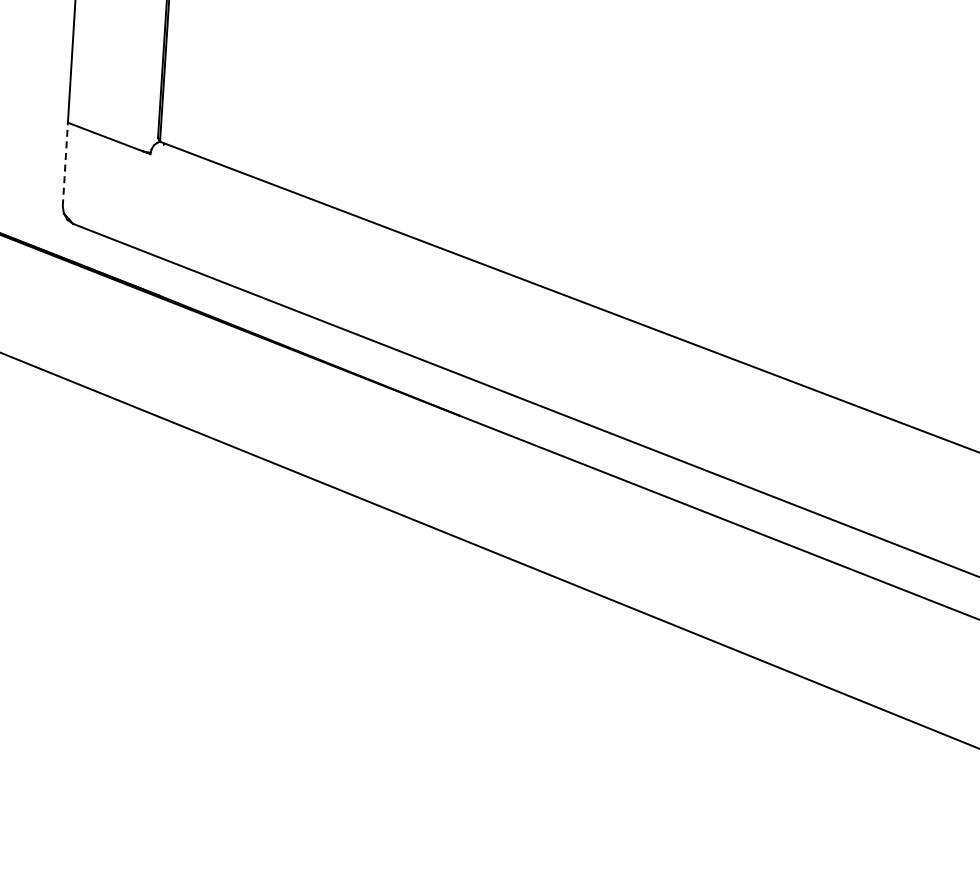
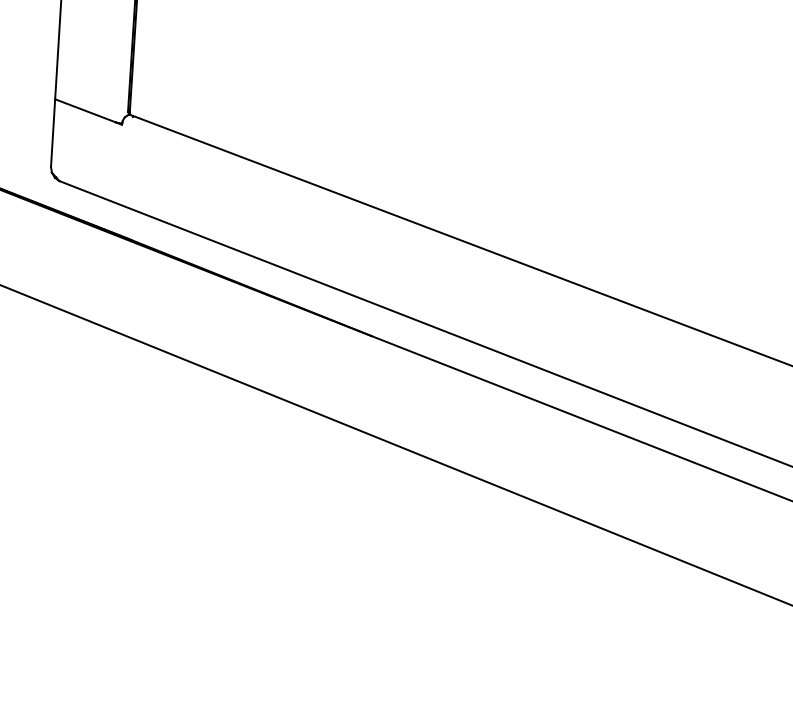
line: (65, 164) -> (53, 133), dashed -> solid

